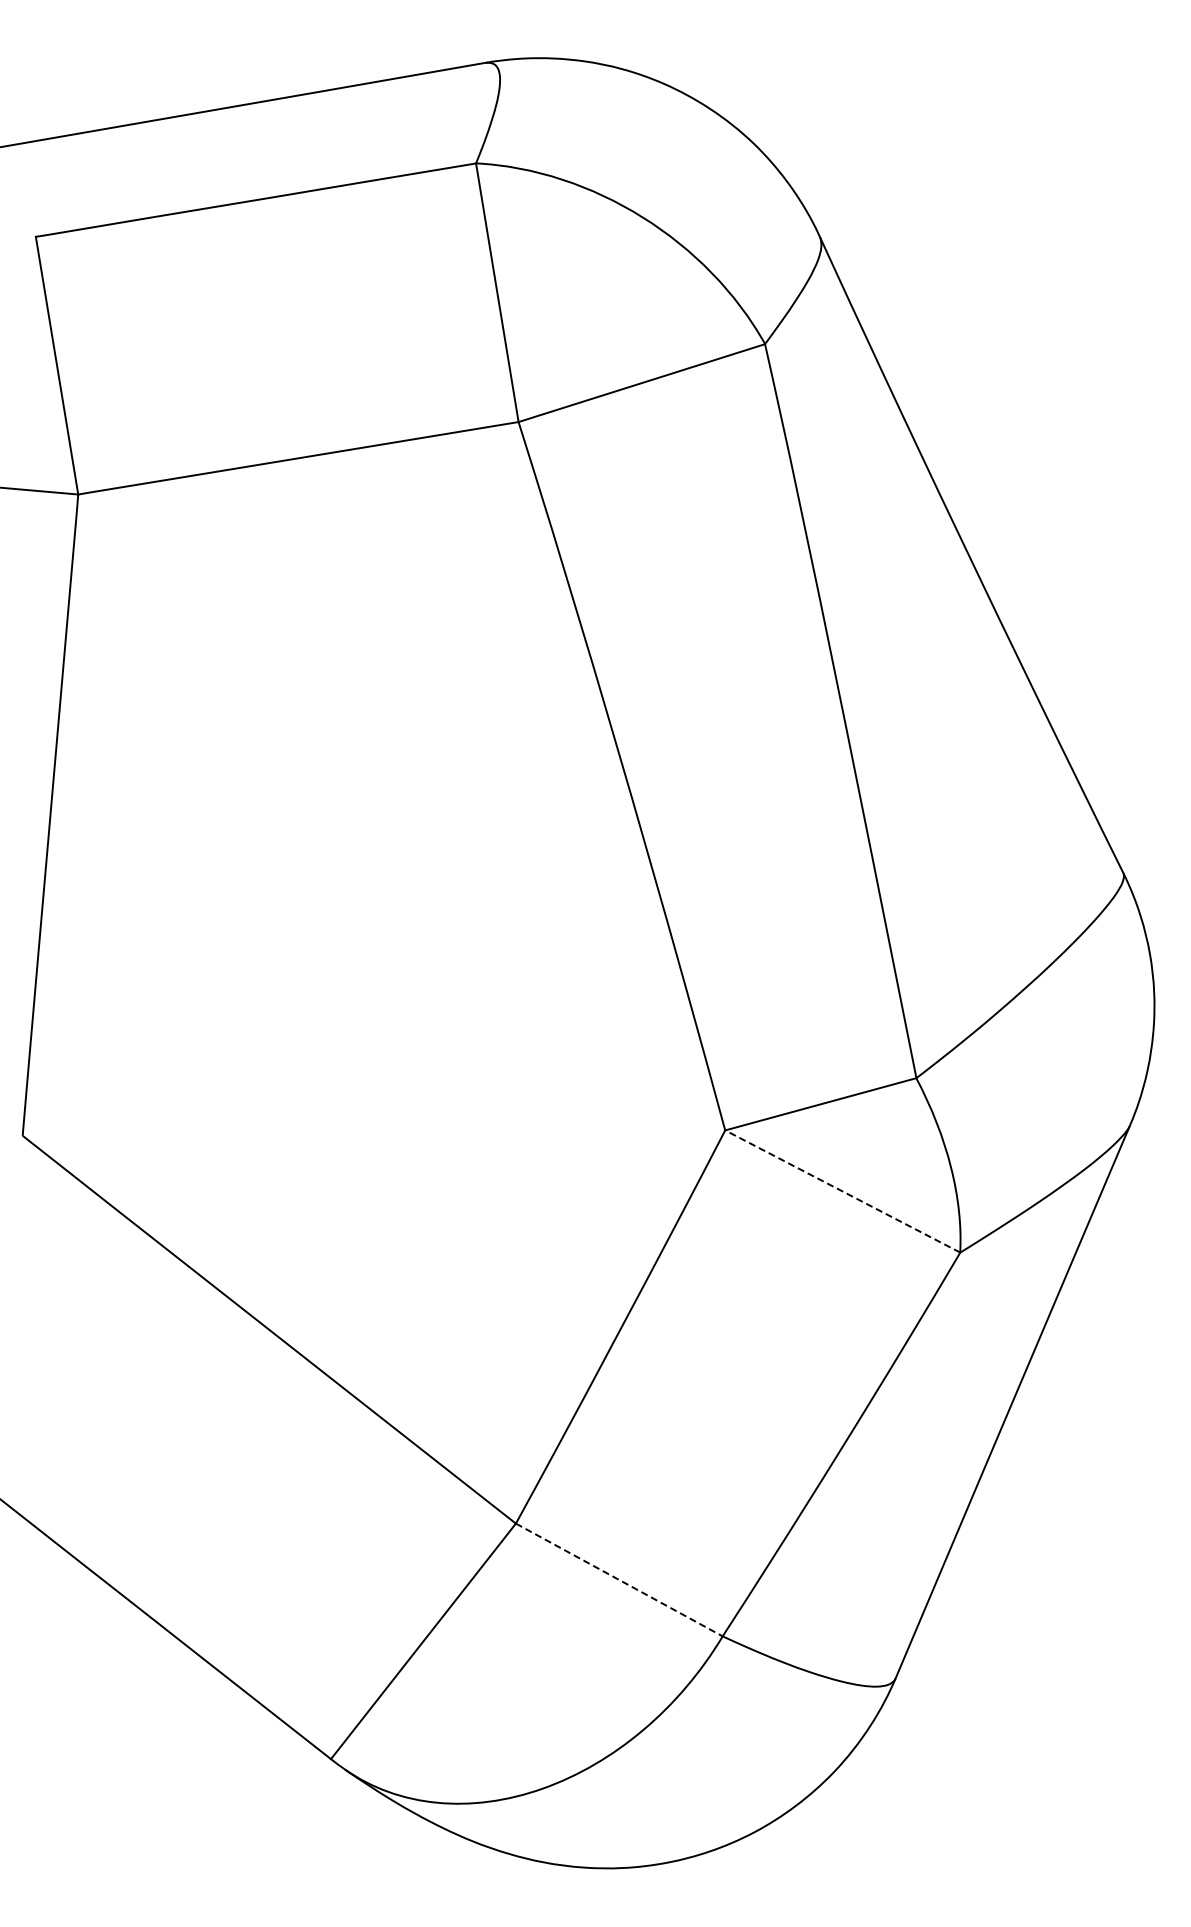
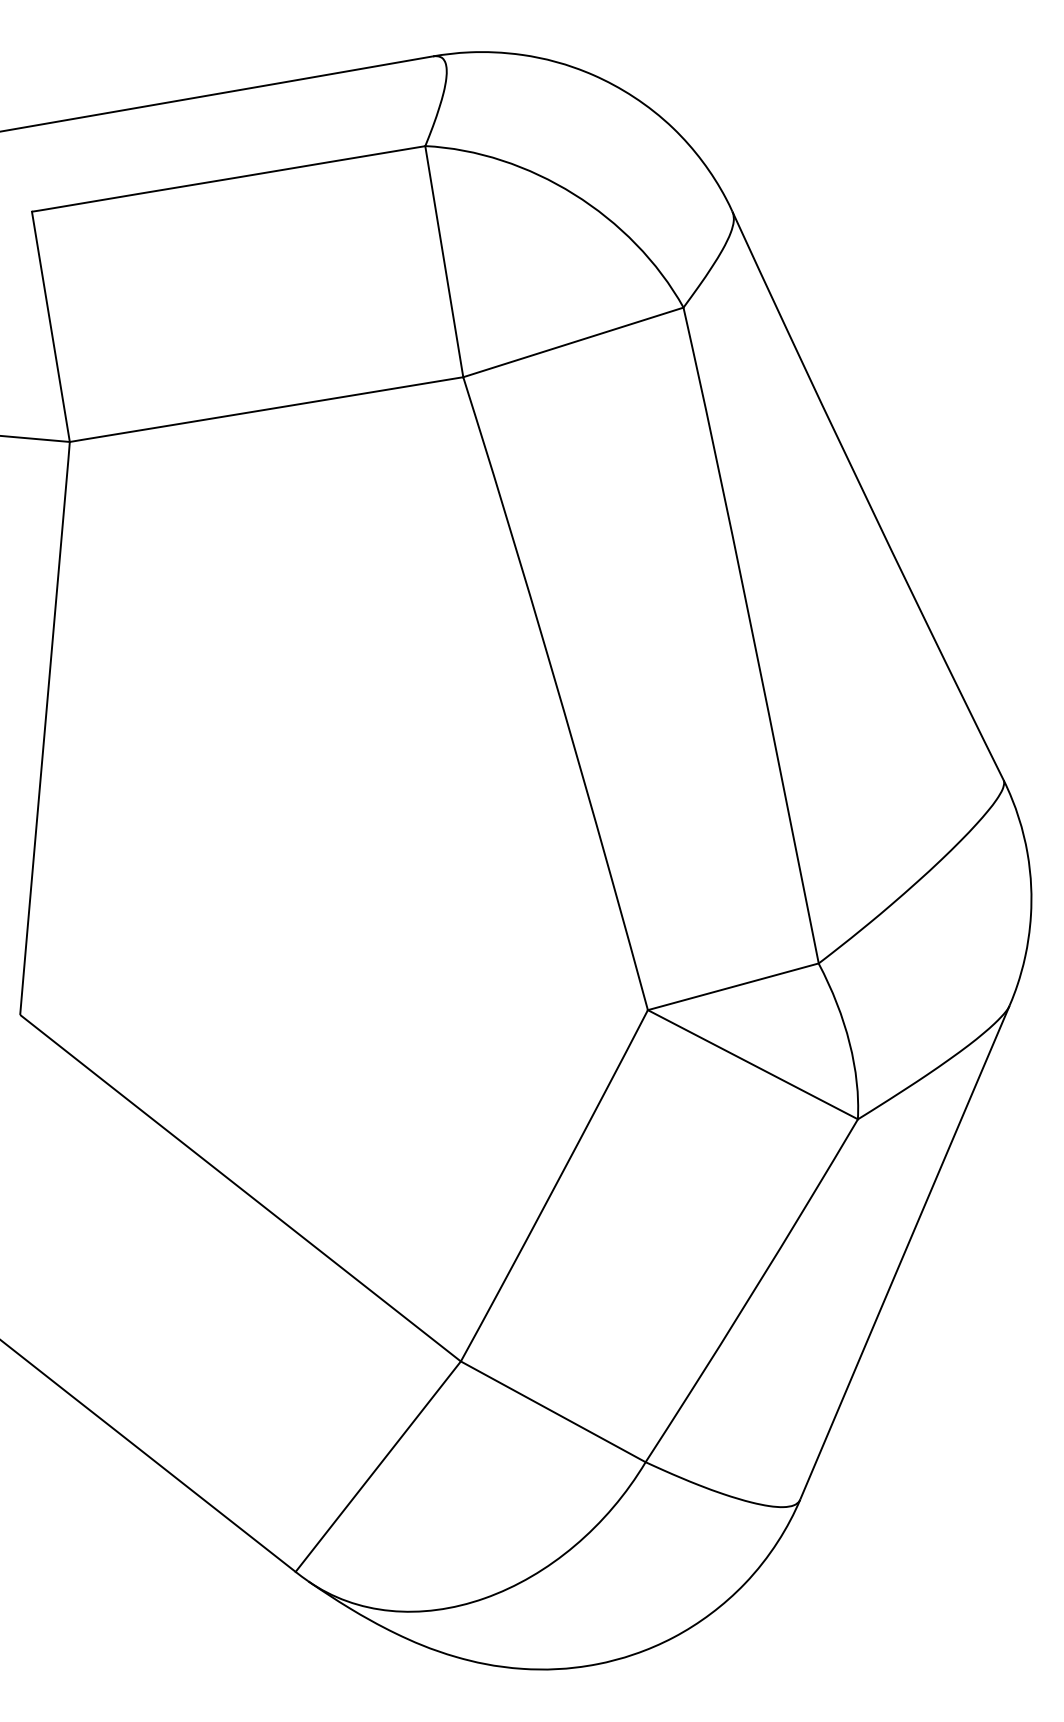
line: (842, 1191) -> (752, 1064), dashed -> solid
line: (619, 1579) -> (553, 1411), dashed -> solid

